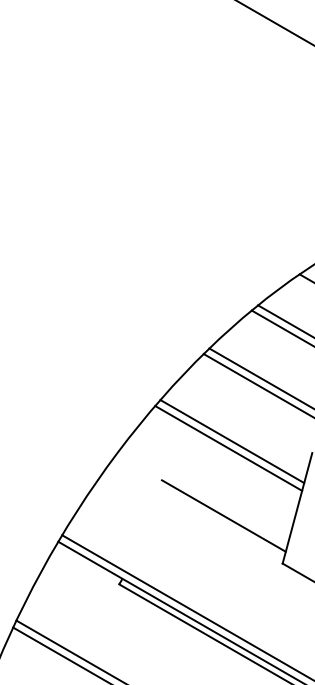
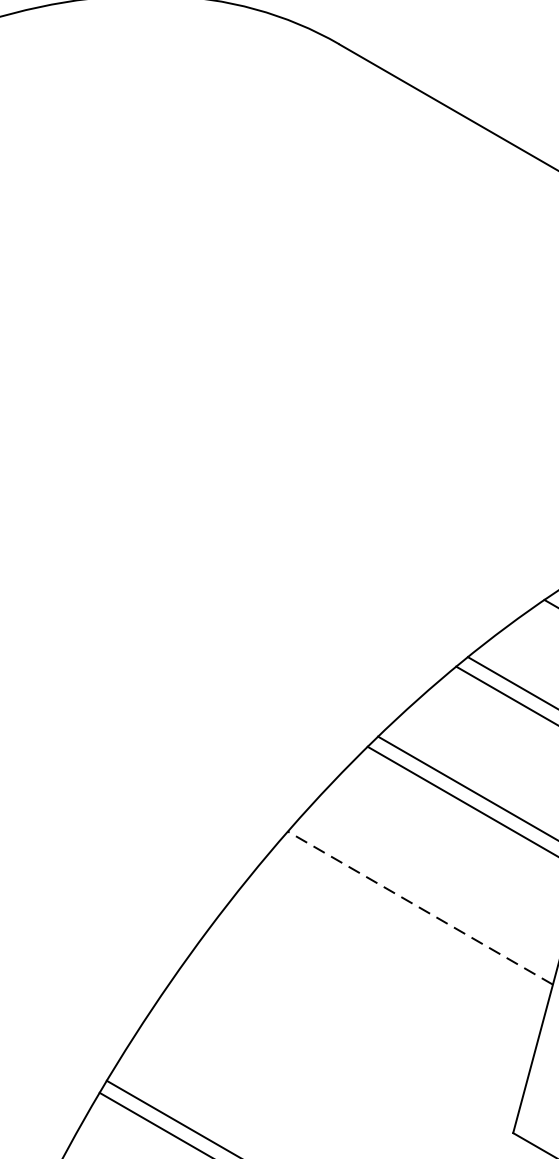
line: (231, 441) -> (418, 908), solid -> dashed
line: (228, 448) -> (413, 920), removed
line: (223, 515) -> (404, 1044), removed

